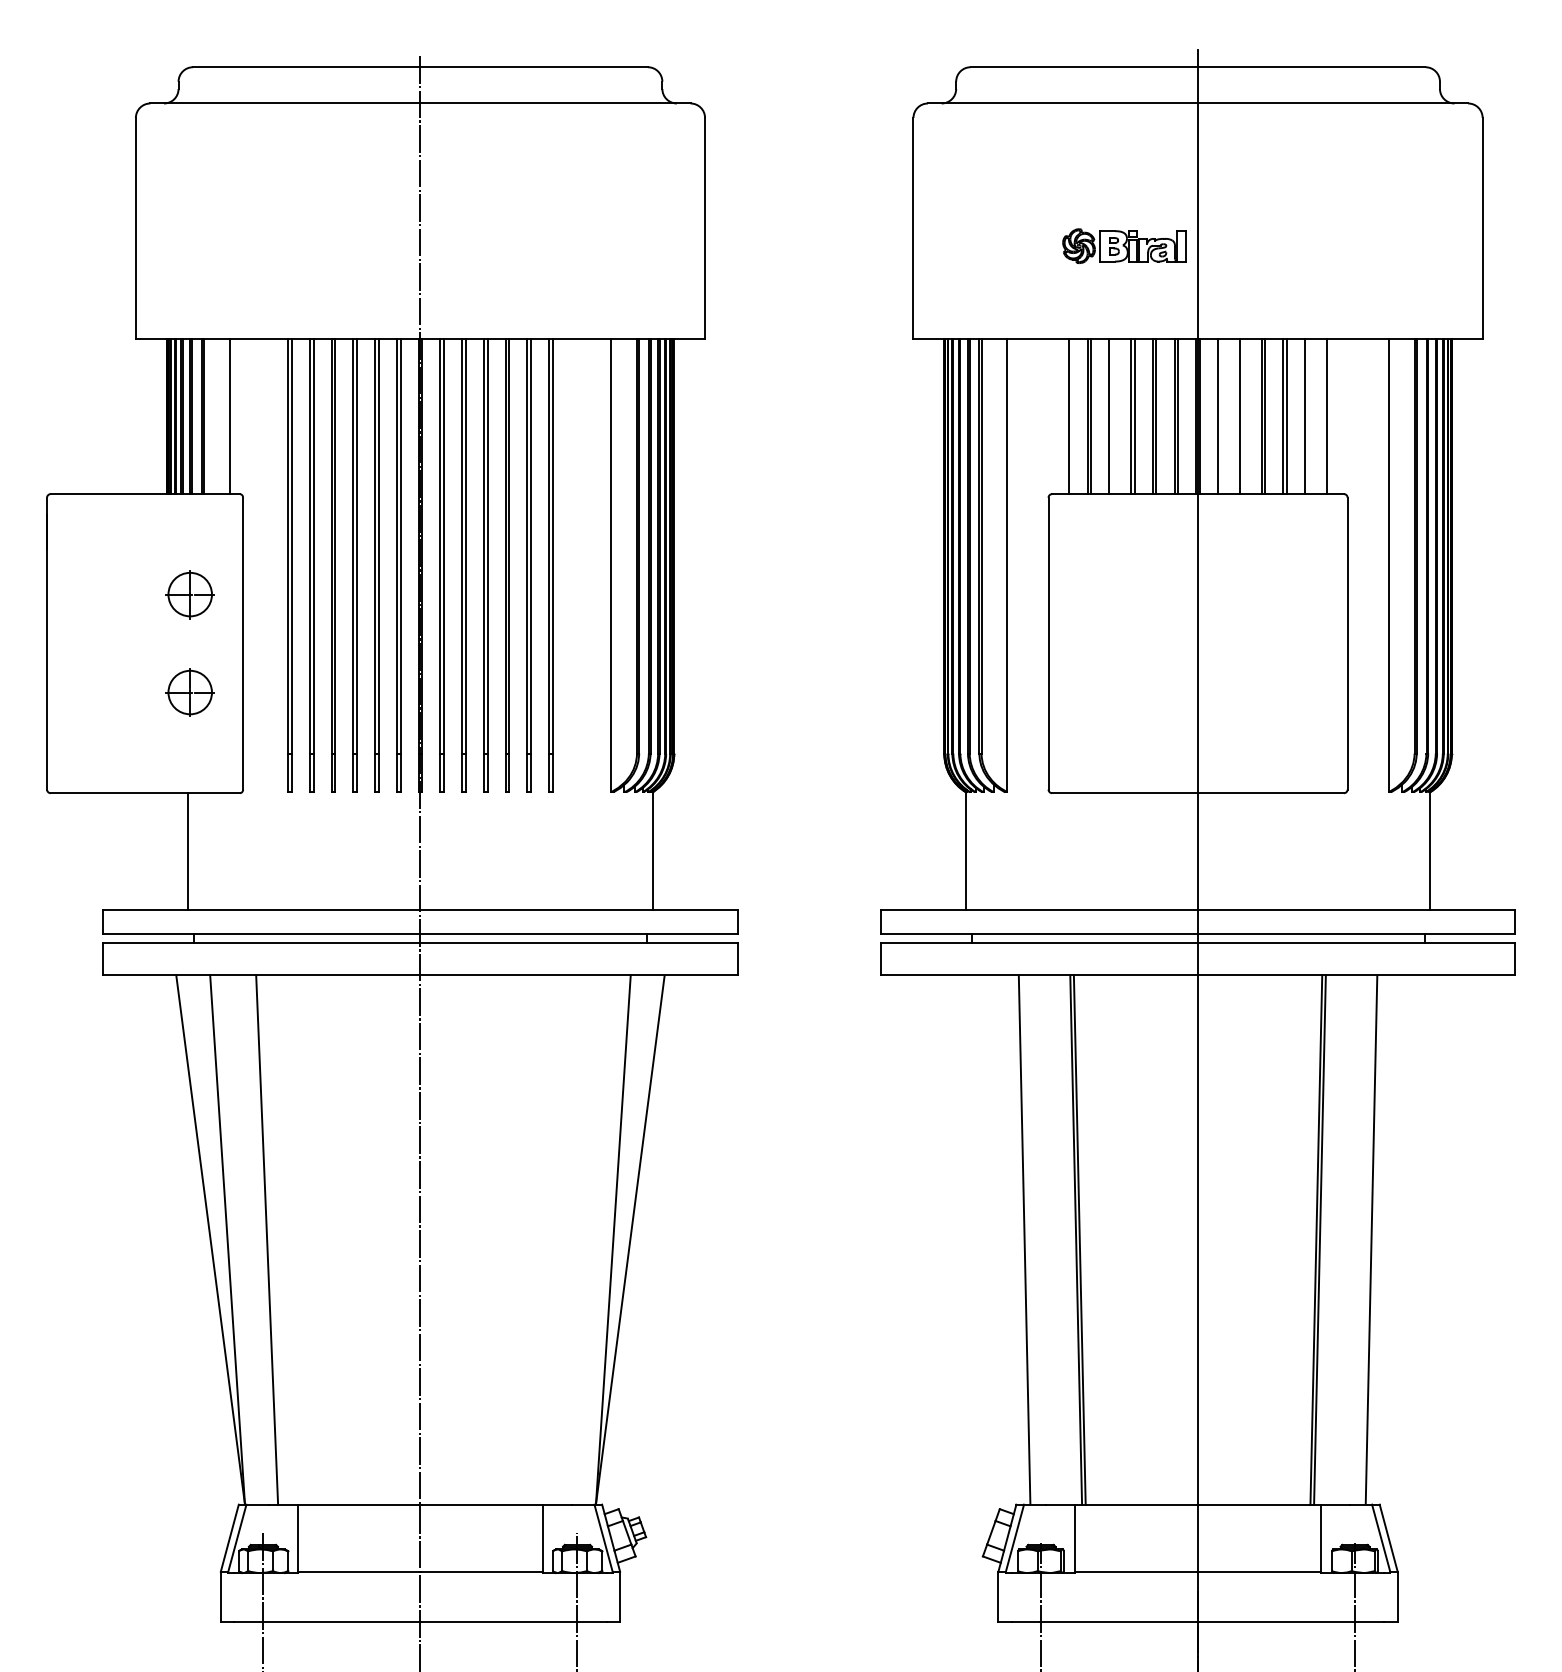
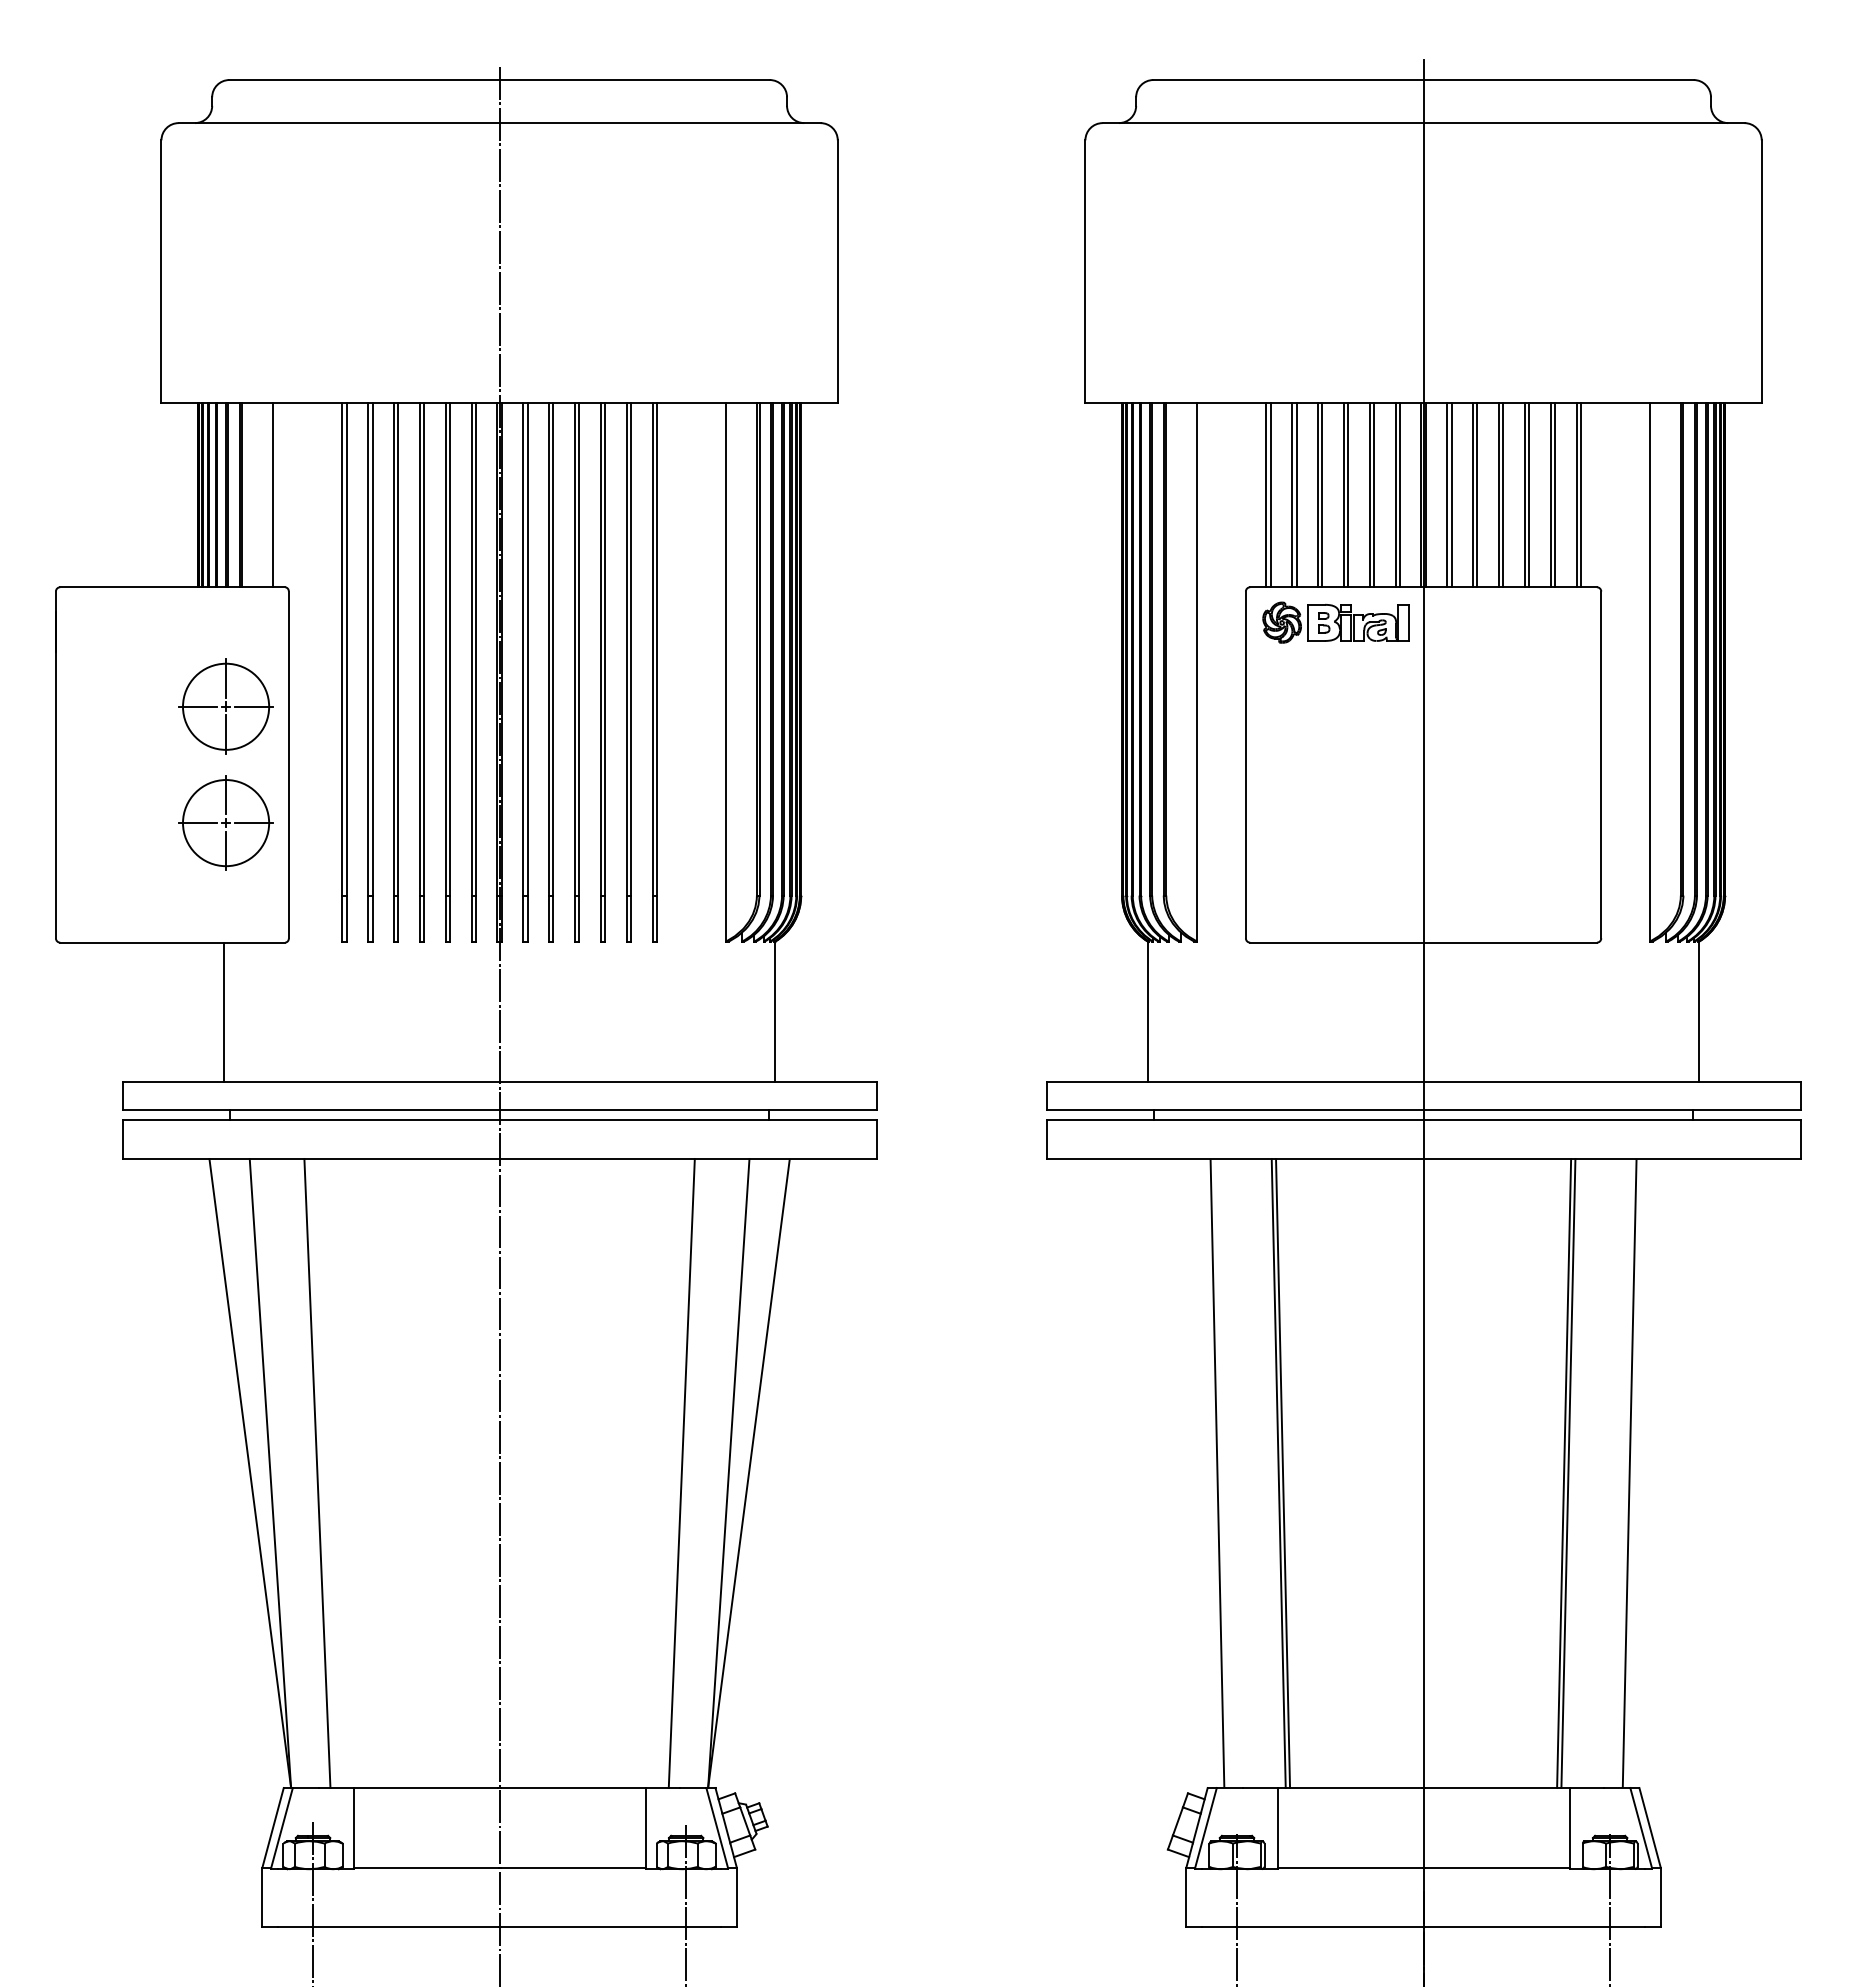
part: (1123, 246) -> (1335, 622), moved
line: (1065, 416) -> (1266, 495), added
line: (1113, 416) -> (1322, 495), added
line: (1221, 416) -> (1451, 495), added
line: (1243, 416) -> (1477, 495), added
line: (1308, 416) -> (1554, 495), added
line: (1330, 416) -> (1580, 495), added
part: (189, 594) -> (225, 706), size x1.67
part: (189, 692) -> (225, 822), size x1.67
line: (573, 1239) -> (681, 1473), added

